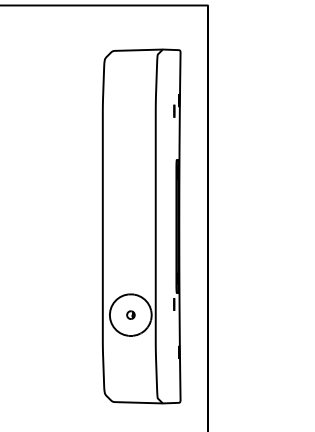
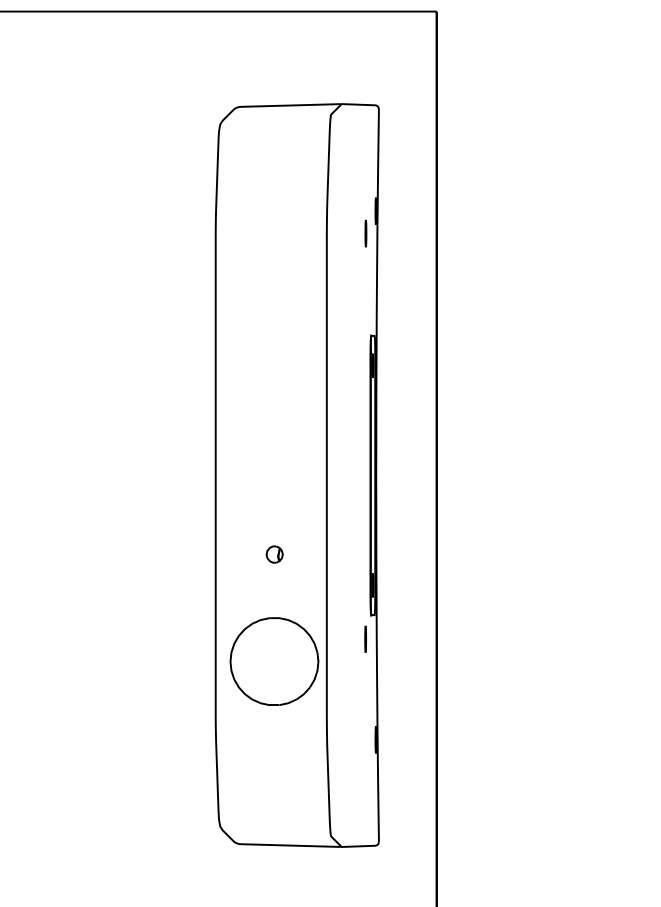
part: (130, 314) -> (273, 553), moved

